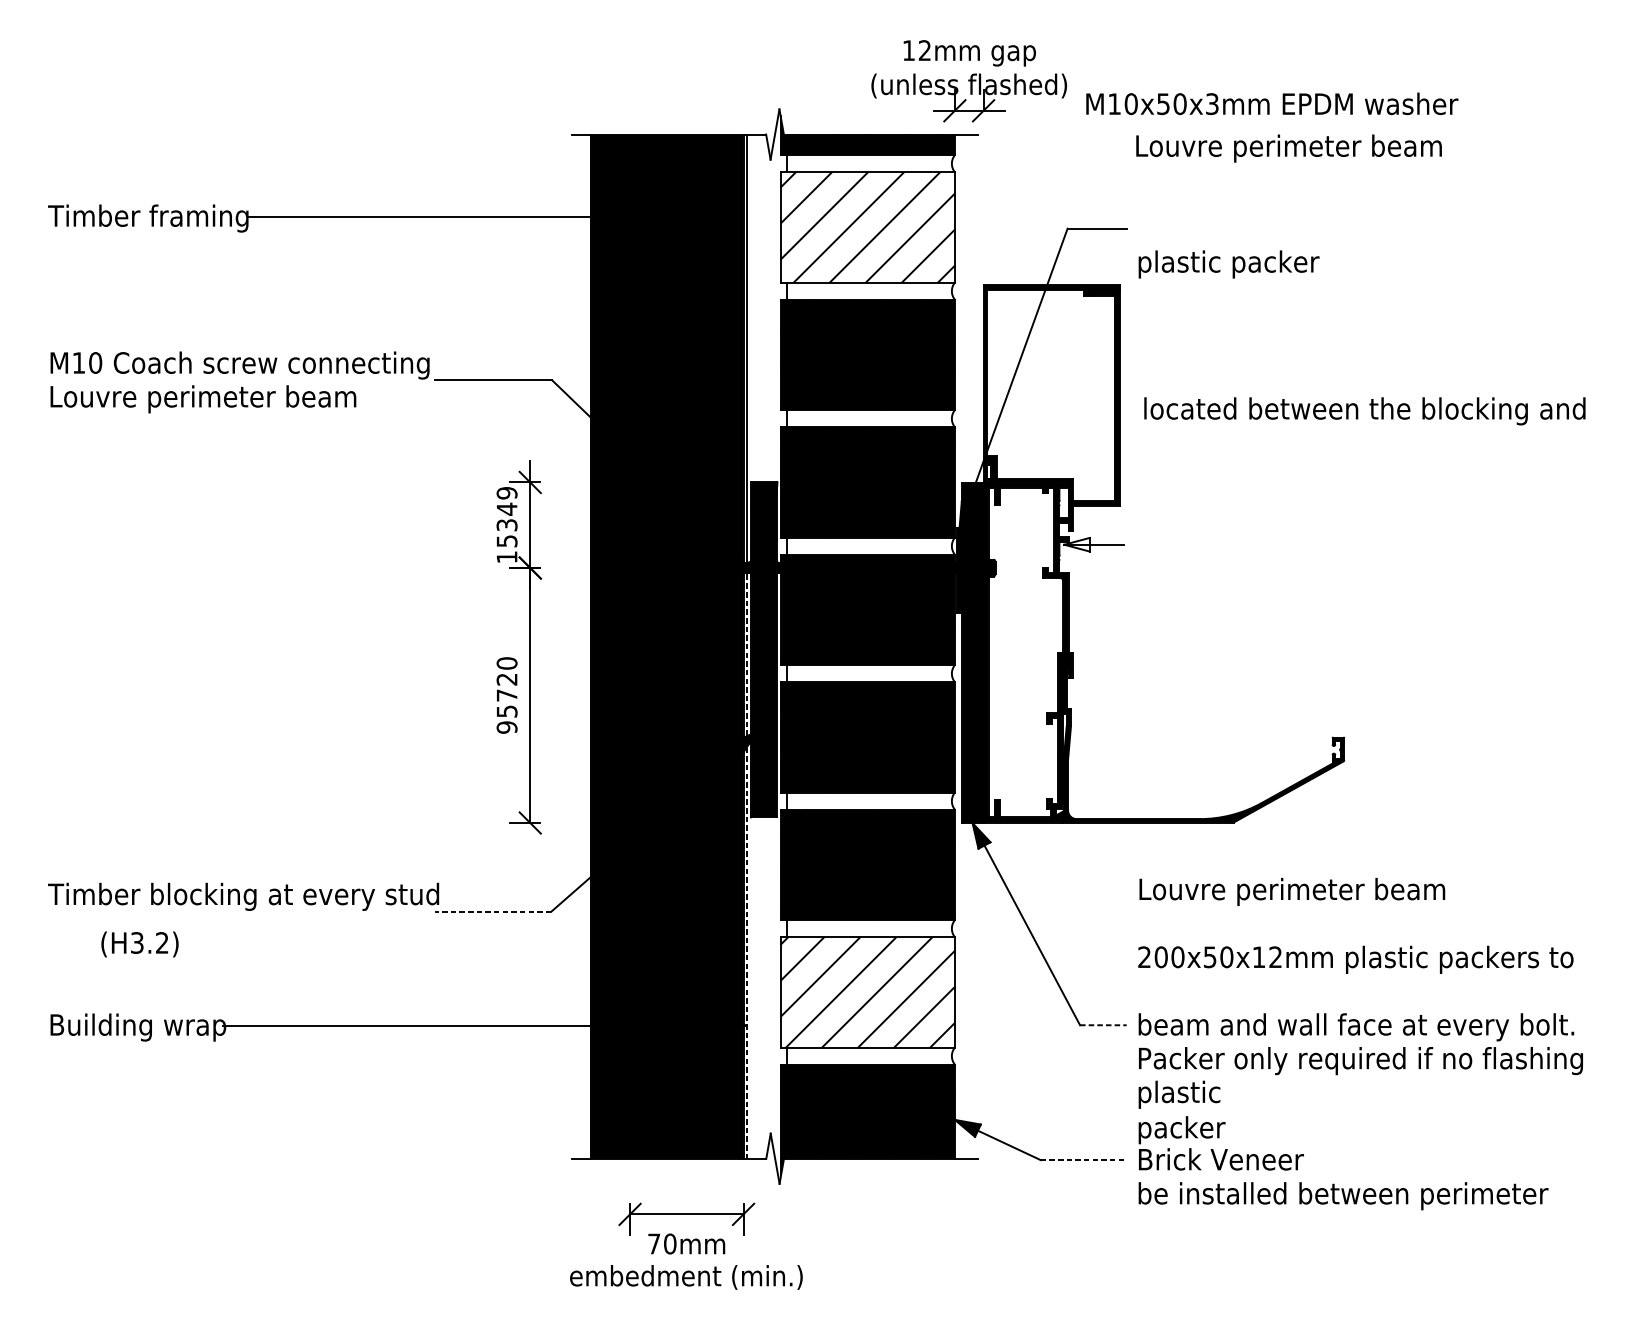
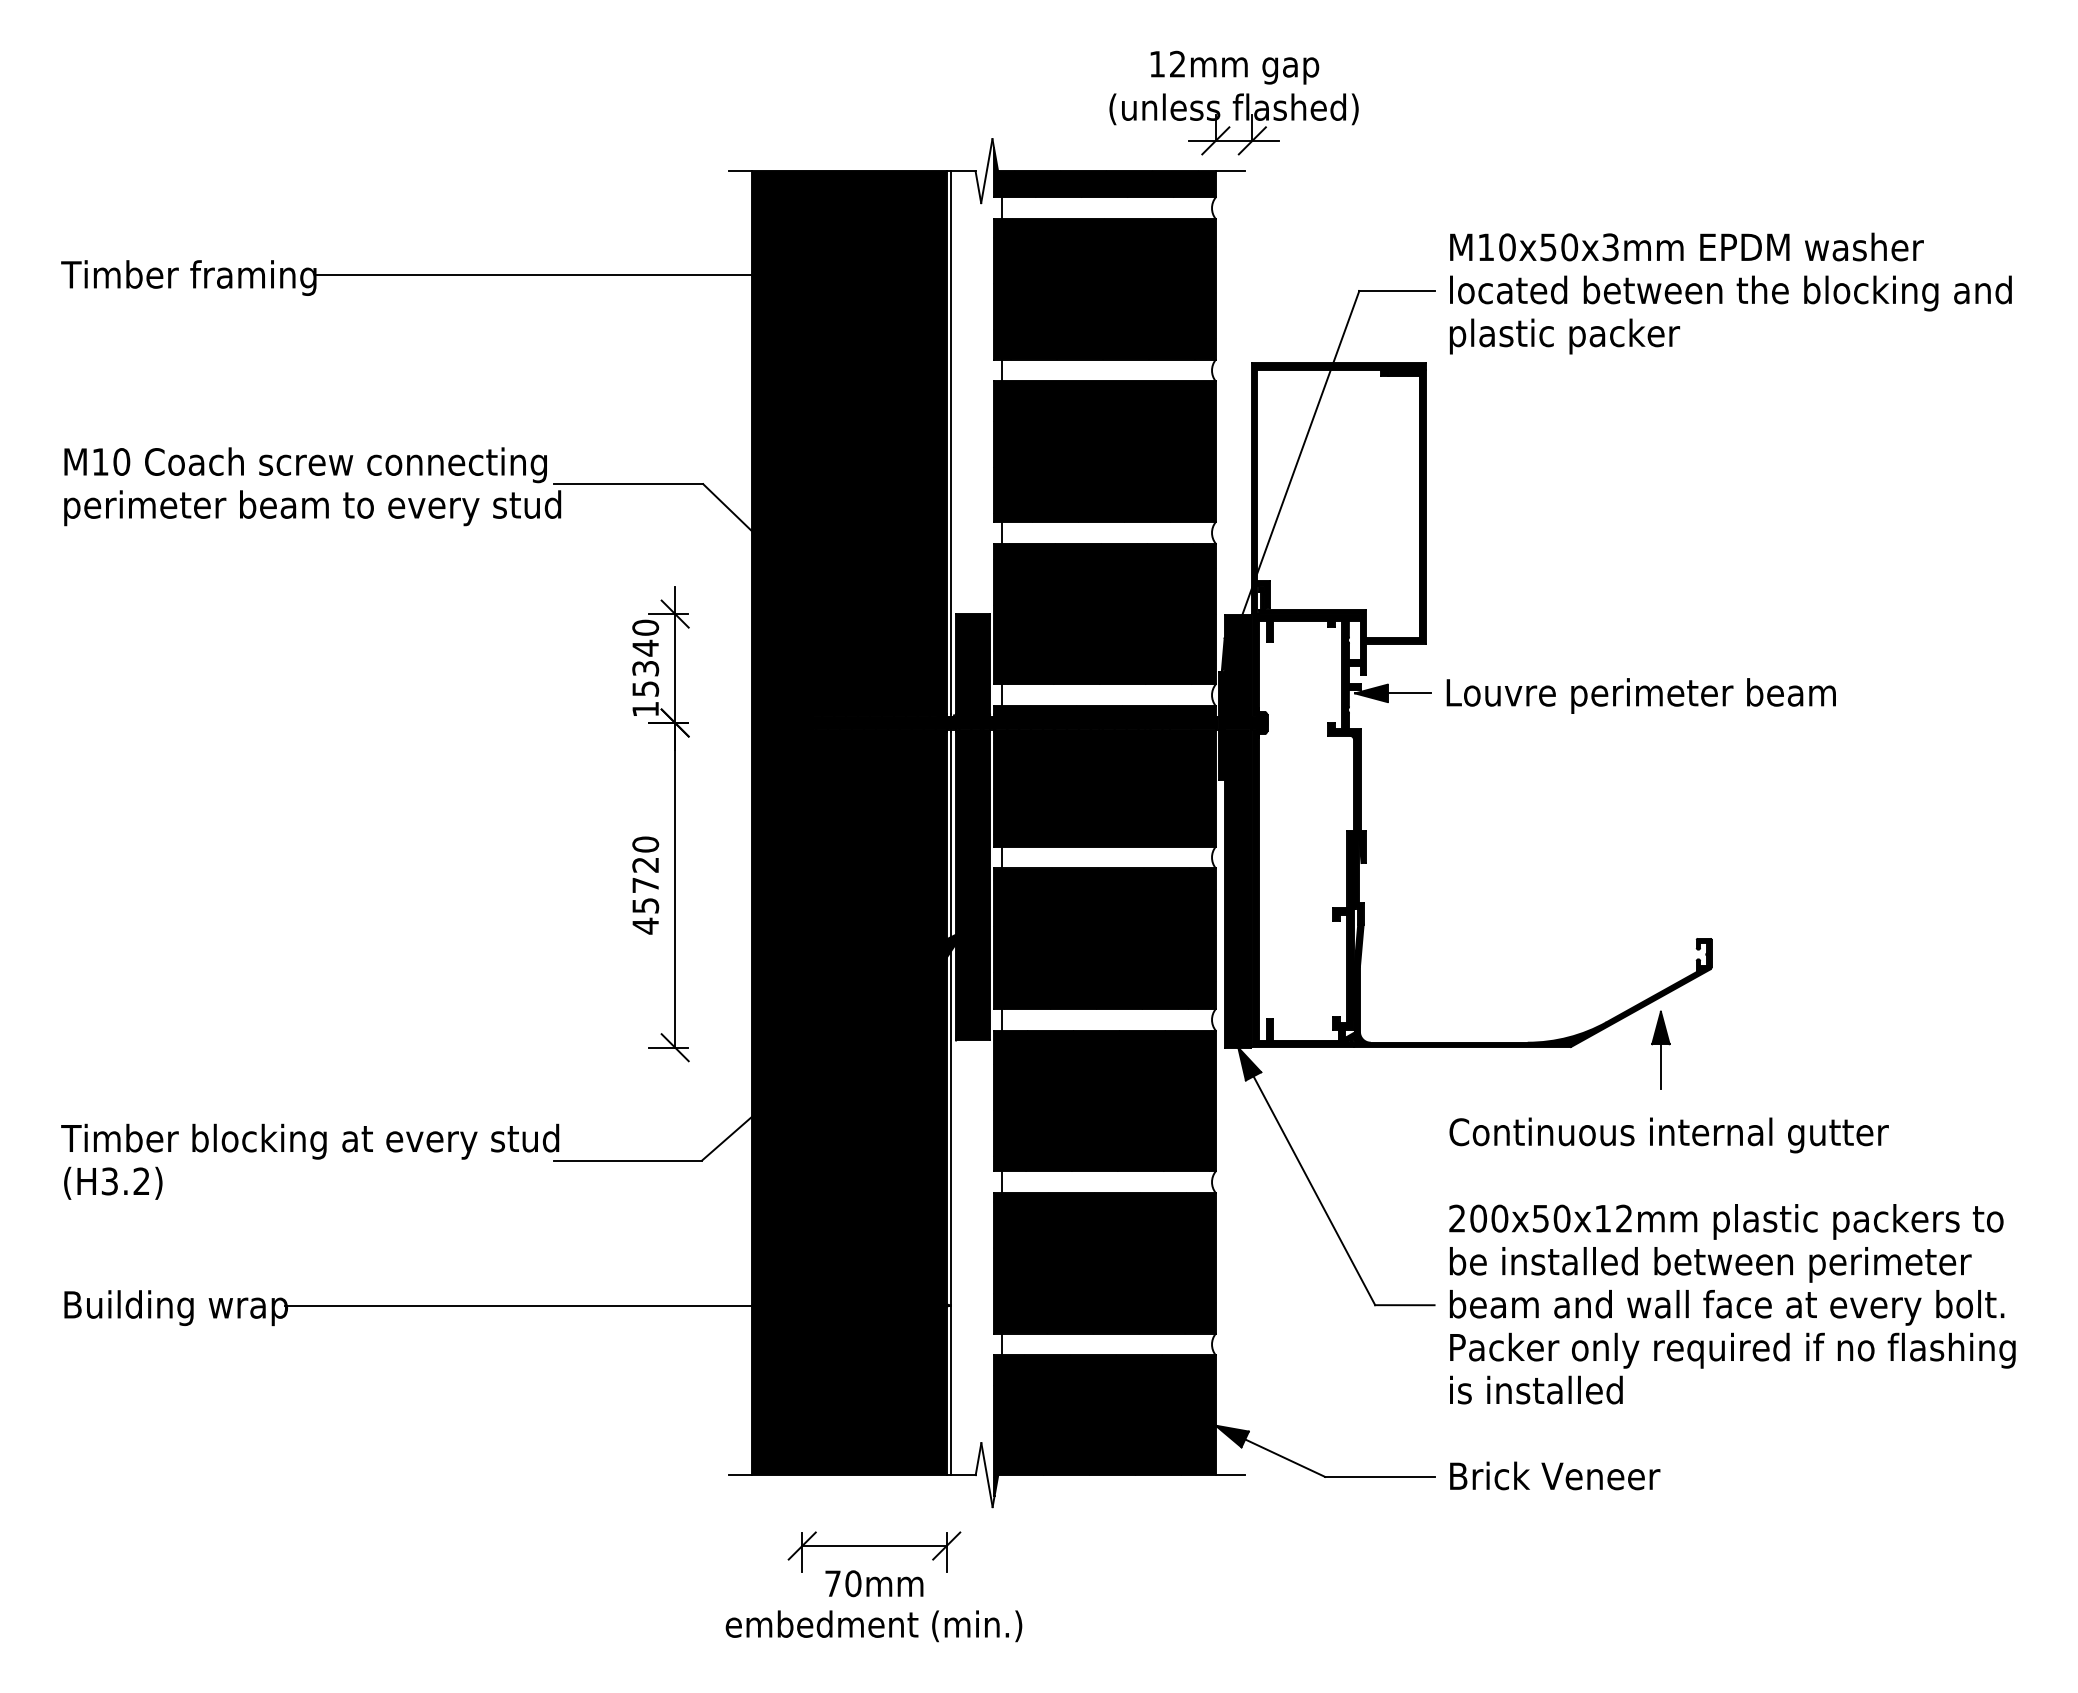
text: (1271, 103) -> (1686, 246), moved
text: (1288, 148) -> (1640, 695), moved
fill: (867, 227) -> (1104, 289), added
text: (245, 399) -> (312, 508), Louvre perimeter beam -> perimeter beam to every stud
text: (1364, 411) -> (1730, 293), moved
text: (506, 492) -> (645, 627), 15349 -> 15340
fill: (1077, 544) -> (1371, 693), added
text: (506, 727) -> (645, 925), 95720 -> 45720
part: (1304, 824) -> (1660, 1049), added
line: (747, 866) -> (951, 1103), dashed -> solid
text: (1310, 891) -> (1668, 1135), Louvre perimeter beam -> Continuous internal gutter
line: (493, 911) -> (628, 1160), dashed -> solid
text: (140, 943) -> (113, 1182), moved
fill: (867, 992) -> (1104, 1263), added
line: (1103, 1025) -> (1404, 1305), dashed -> solid
text: (1205, 1111) -> (1535, 1415), plastic packer -> is installed
line: (1083, 1159) -> (1379, 1476), dashed -> solid
text: (1343, 1195) -> (1710, 1264), moved

